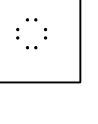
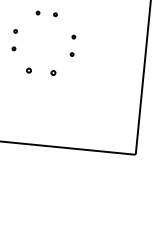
part: (31, 47) -> (40, 71), size x1.4

